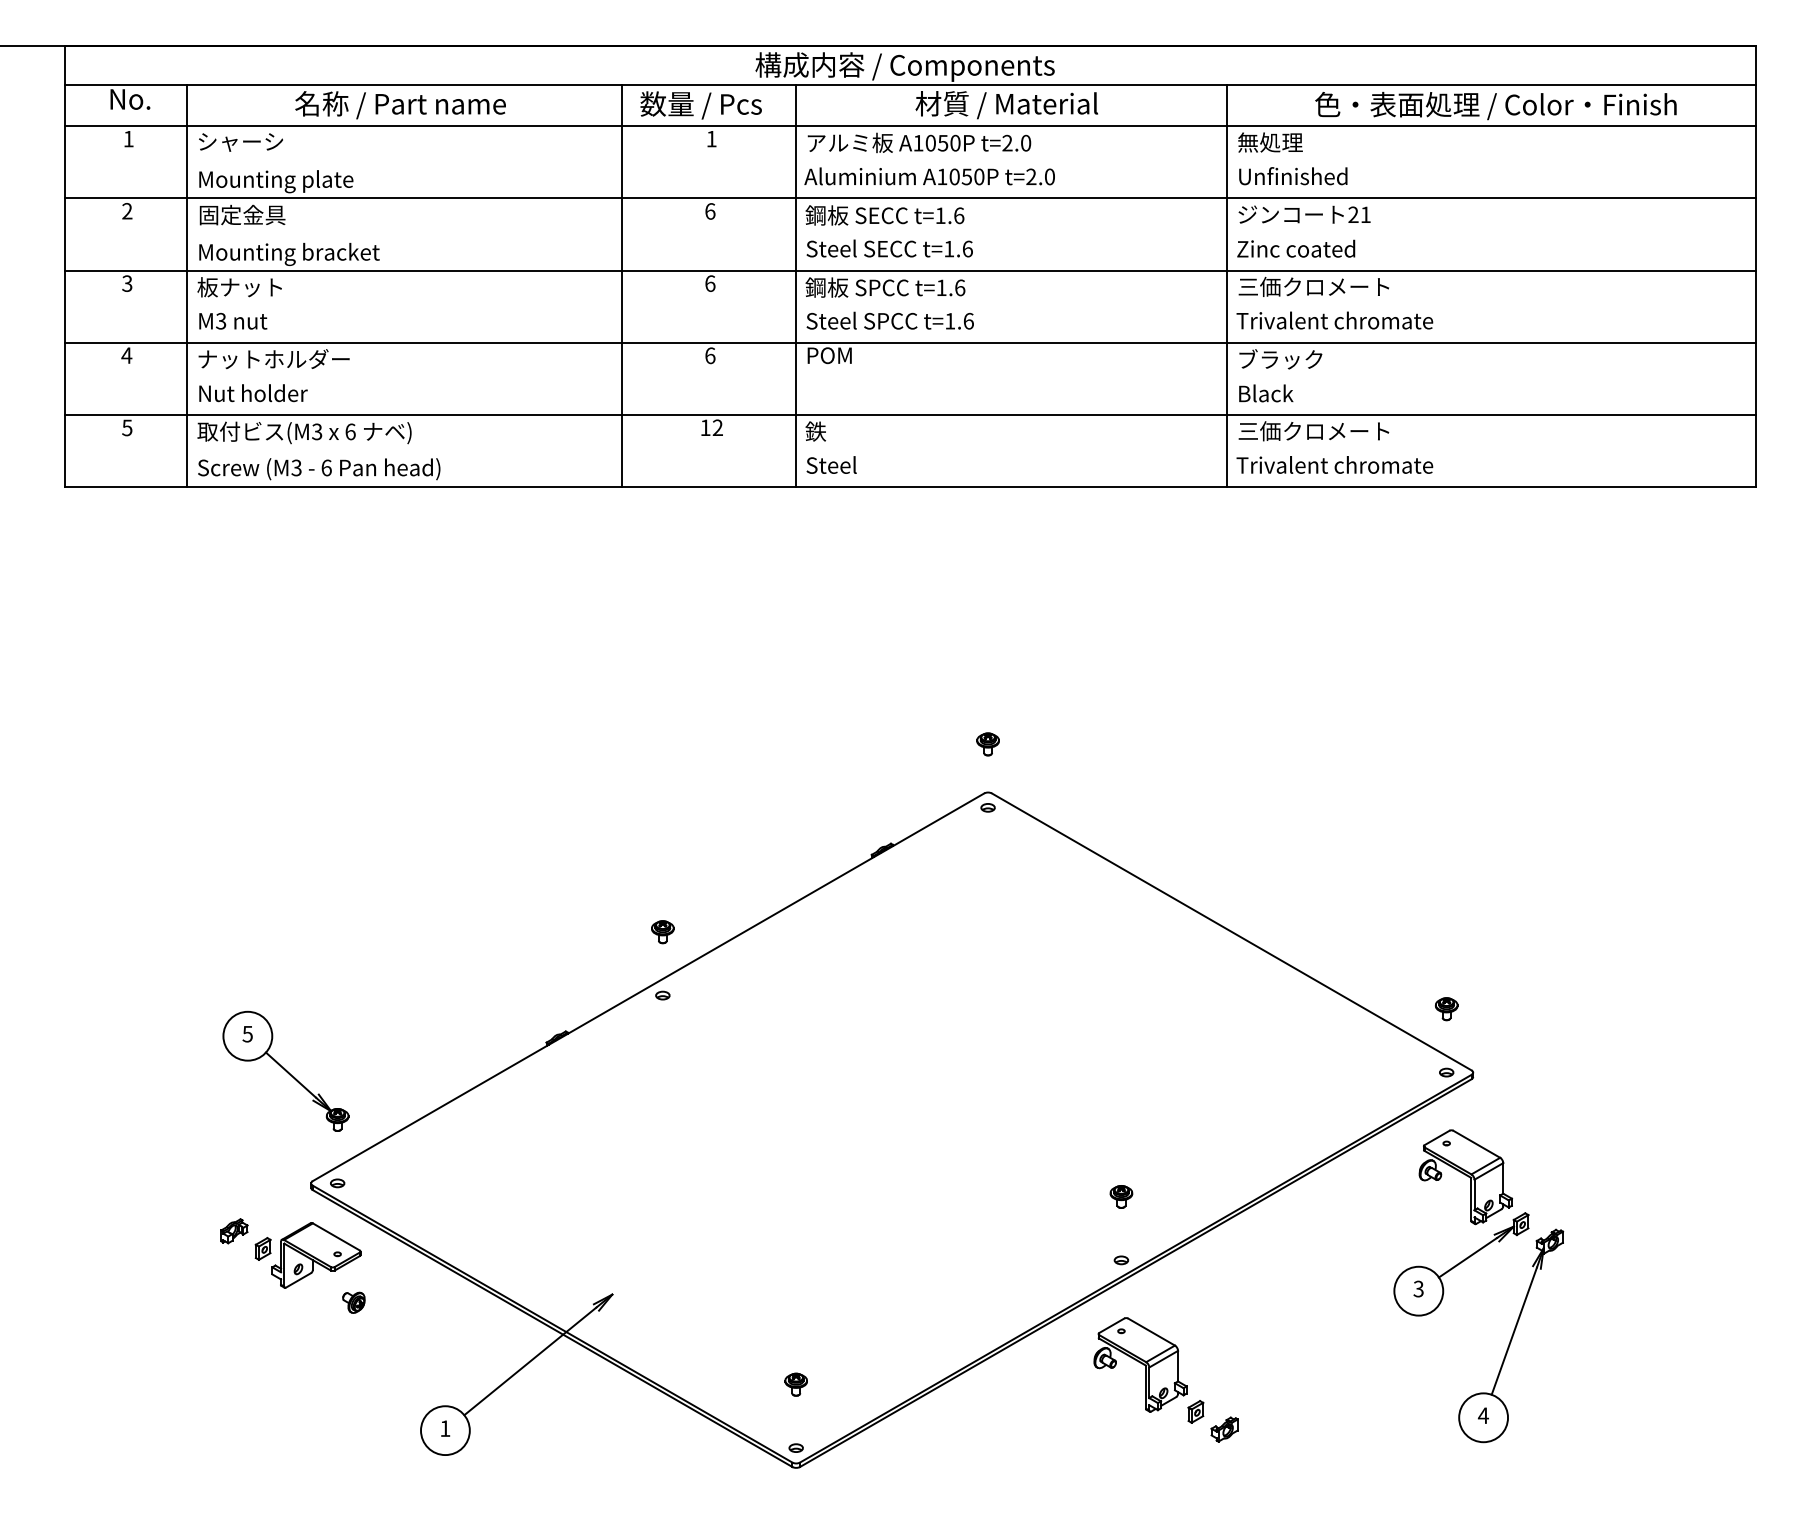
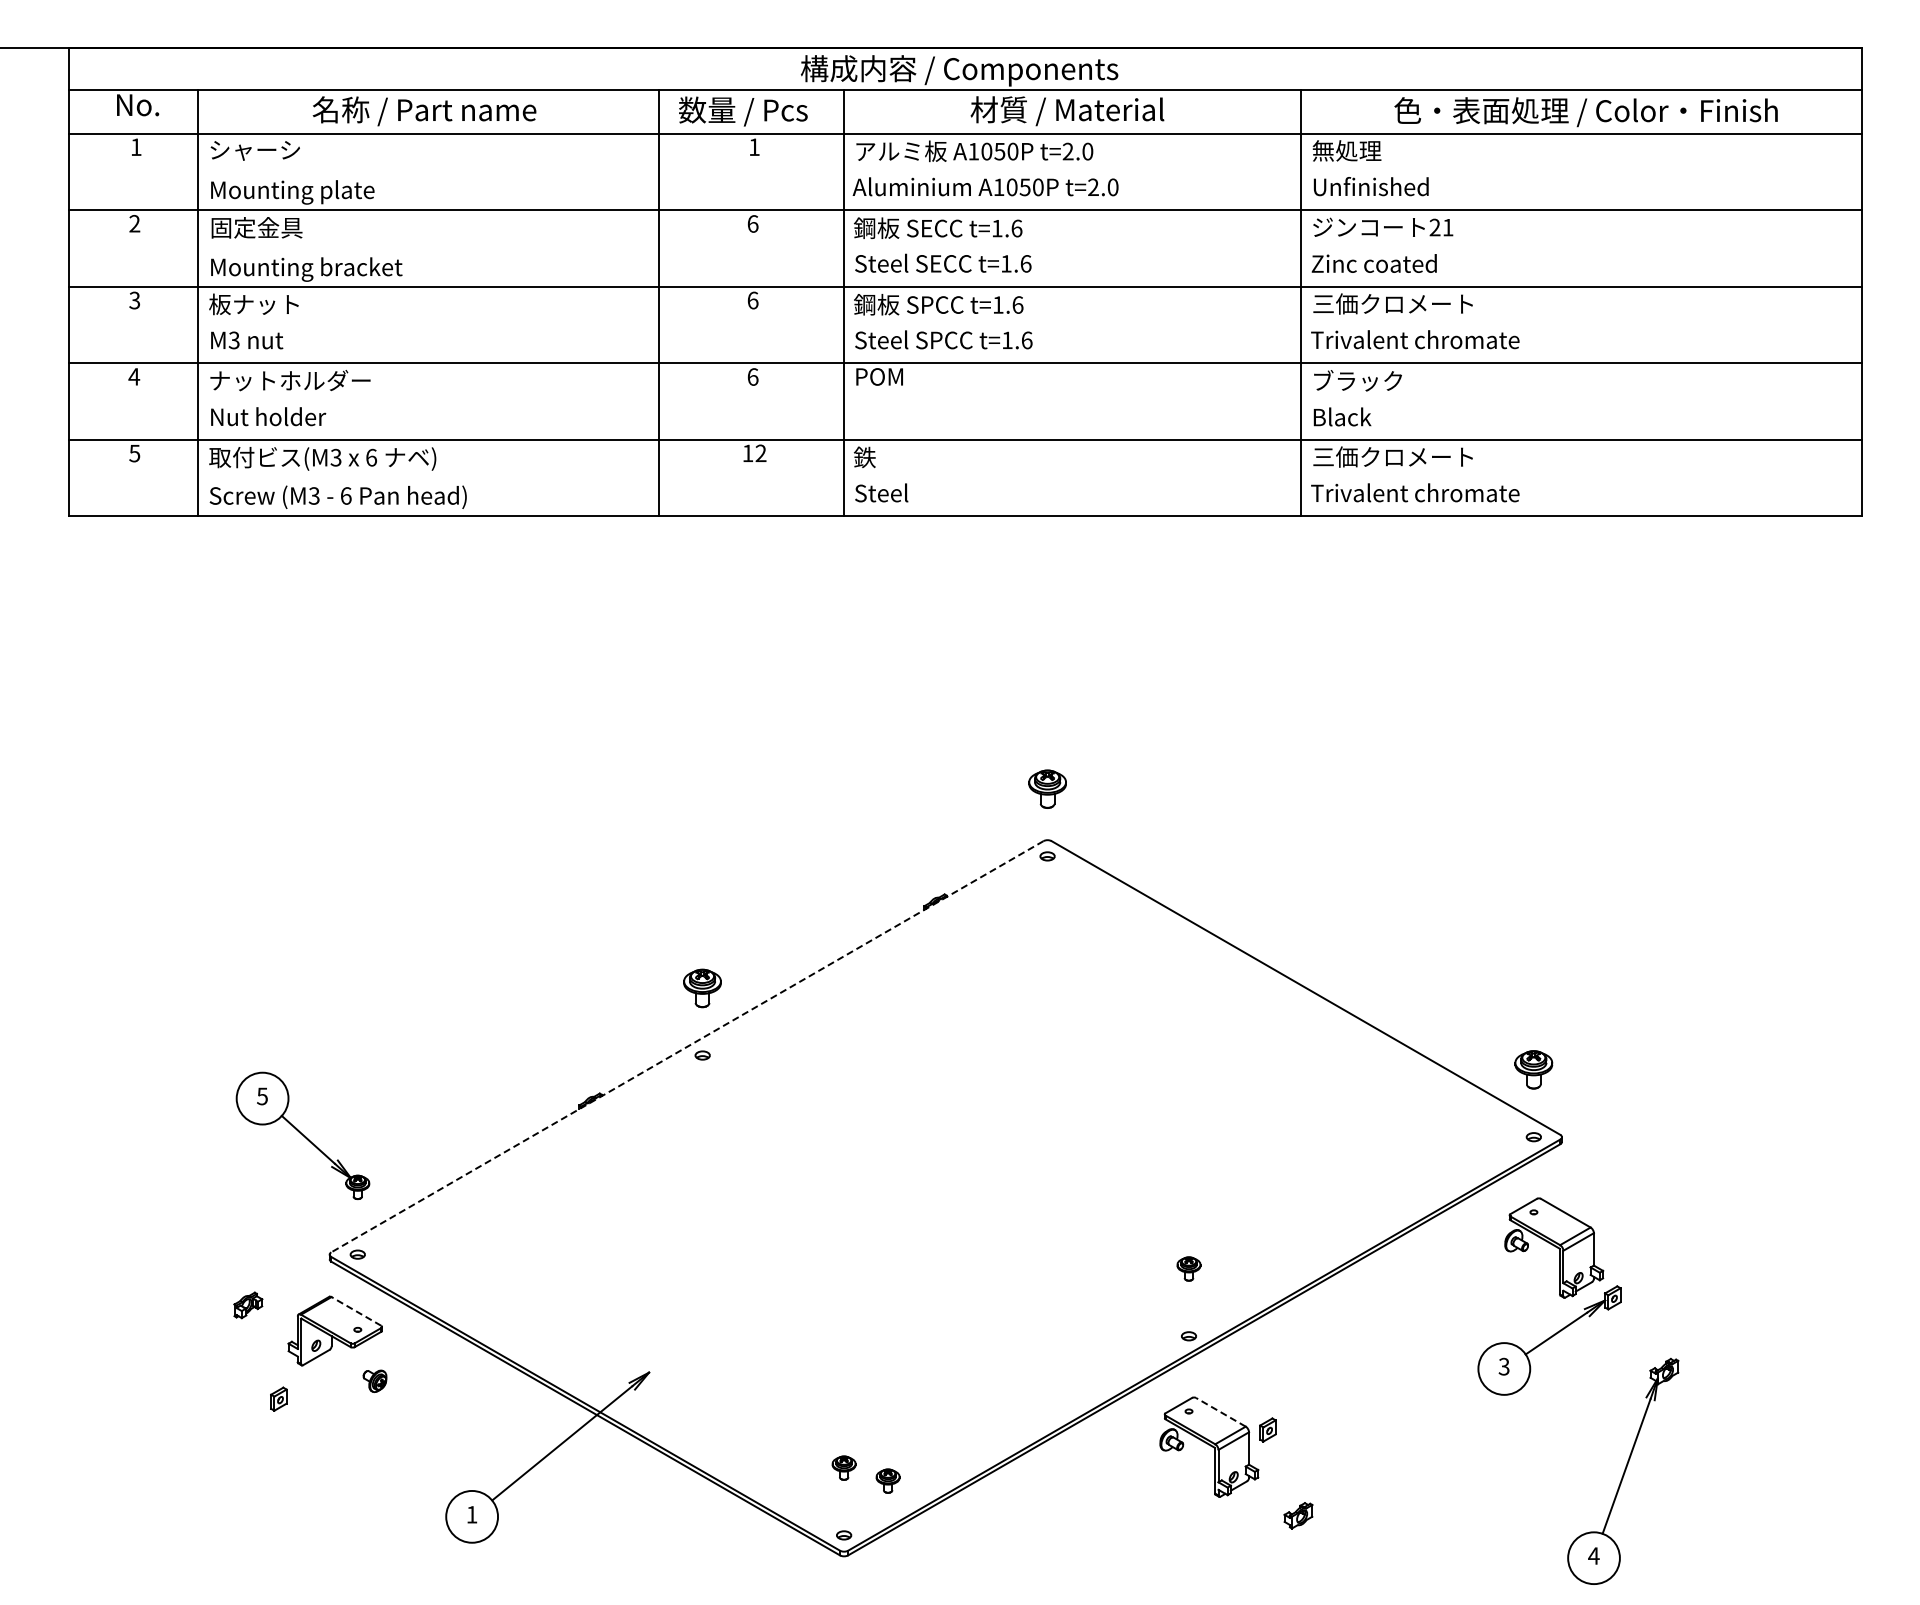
part: (988, 743) -> (1047, 788), size x1.6
part: (662, 931) -> (702, 987), size x1.6
line: (648, 987) -> (687, 1046), solid -> dashed
part: (1446, 1008) -> (1533, 1069), size x1.6
line: (336, 1236) -> (356, 1311), solid -> dashed
part: (262, 1248) -> (278, 1398), moved
line: (1151, 1332) -> (1220, 1412), solid -> dashed
part: (1511, 1335) -> (1623, 1470), moved
part: (837, 1396) -> (887, 1480), added
part: (1195, 1411) -> (1267, 1429), moved

